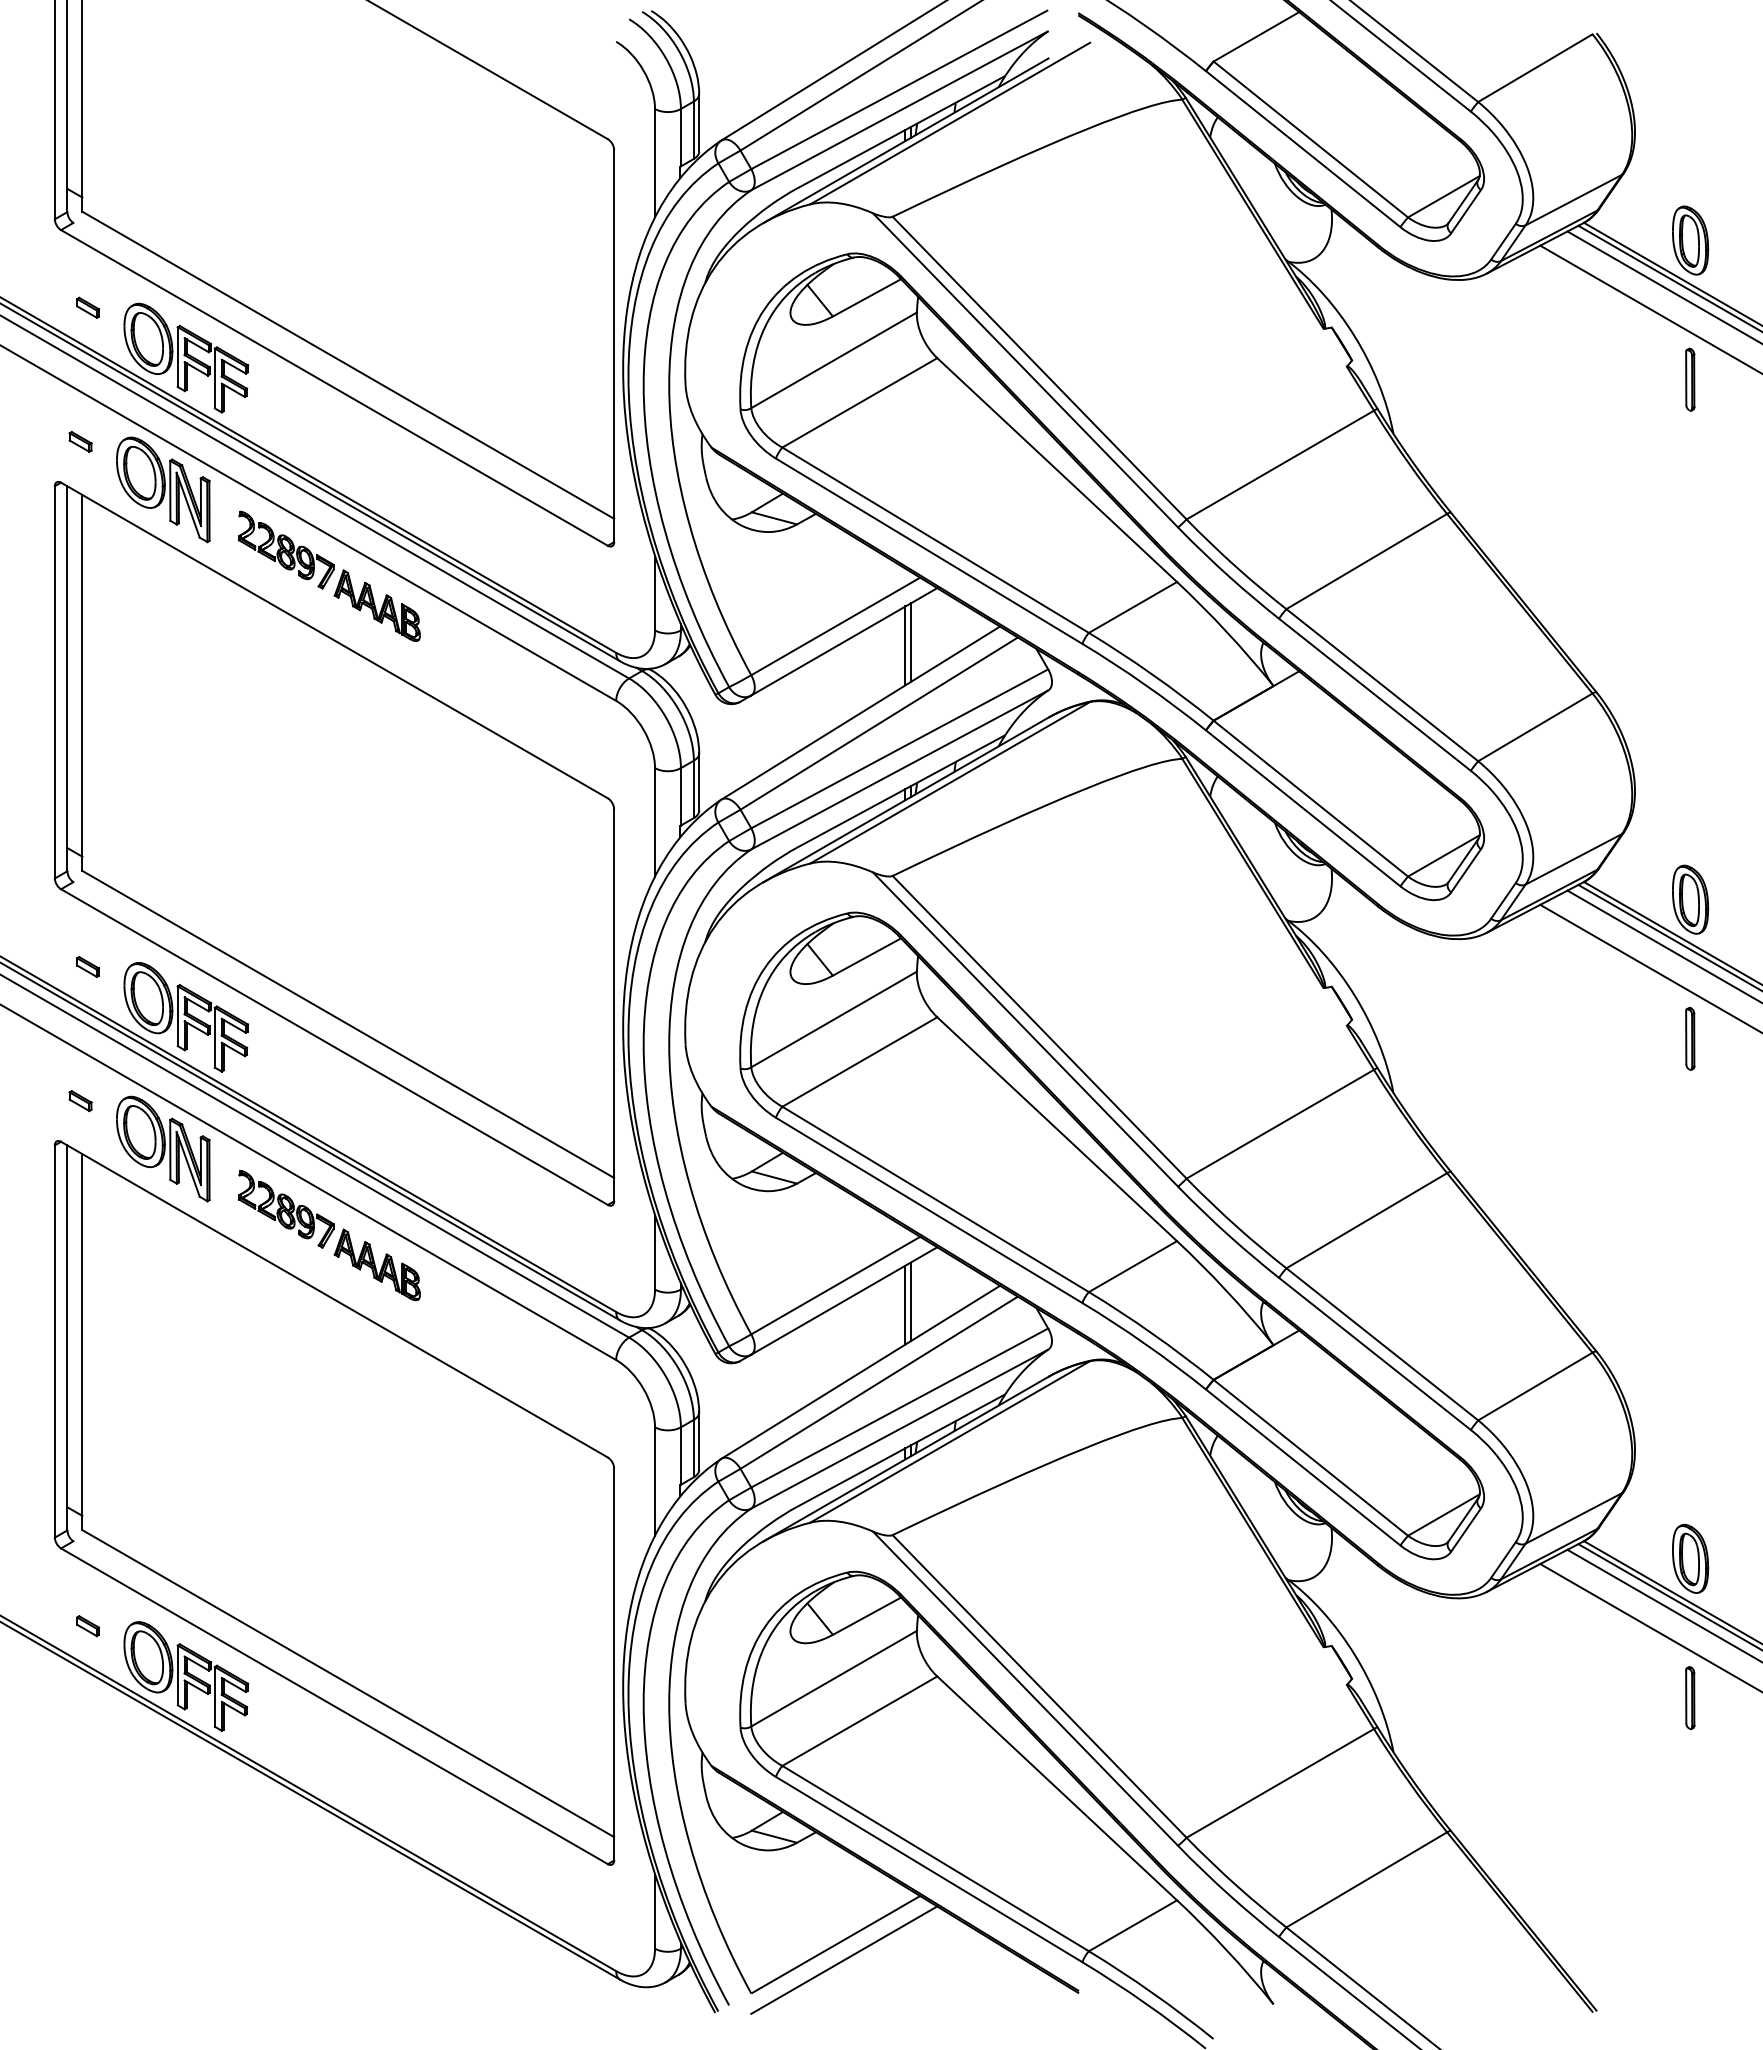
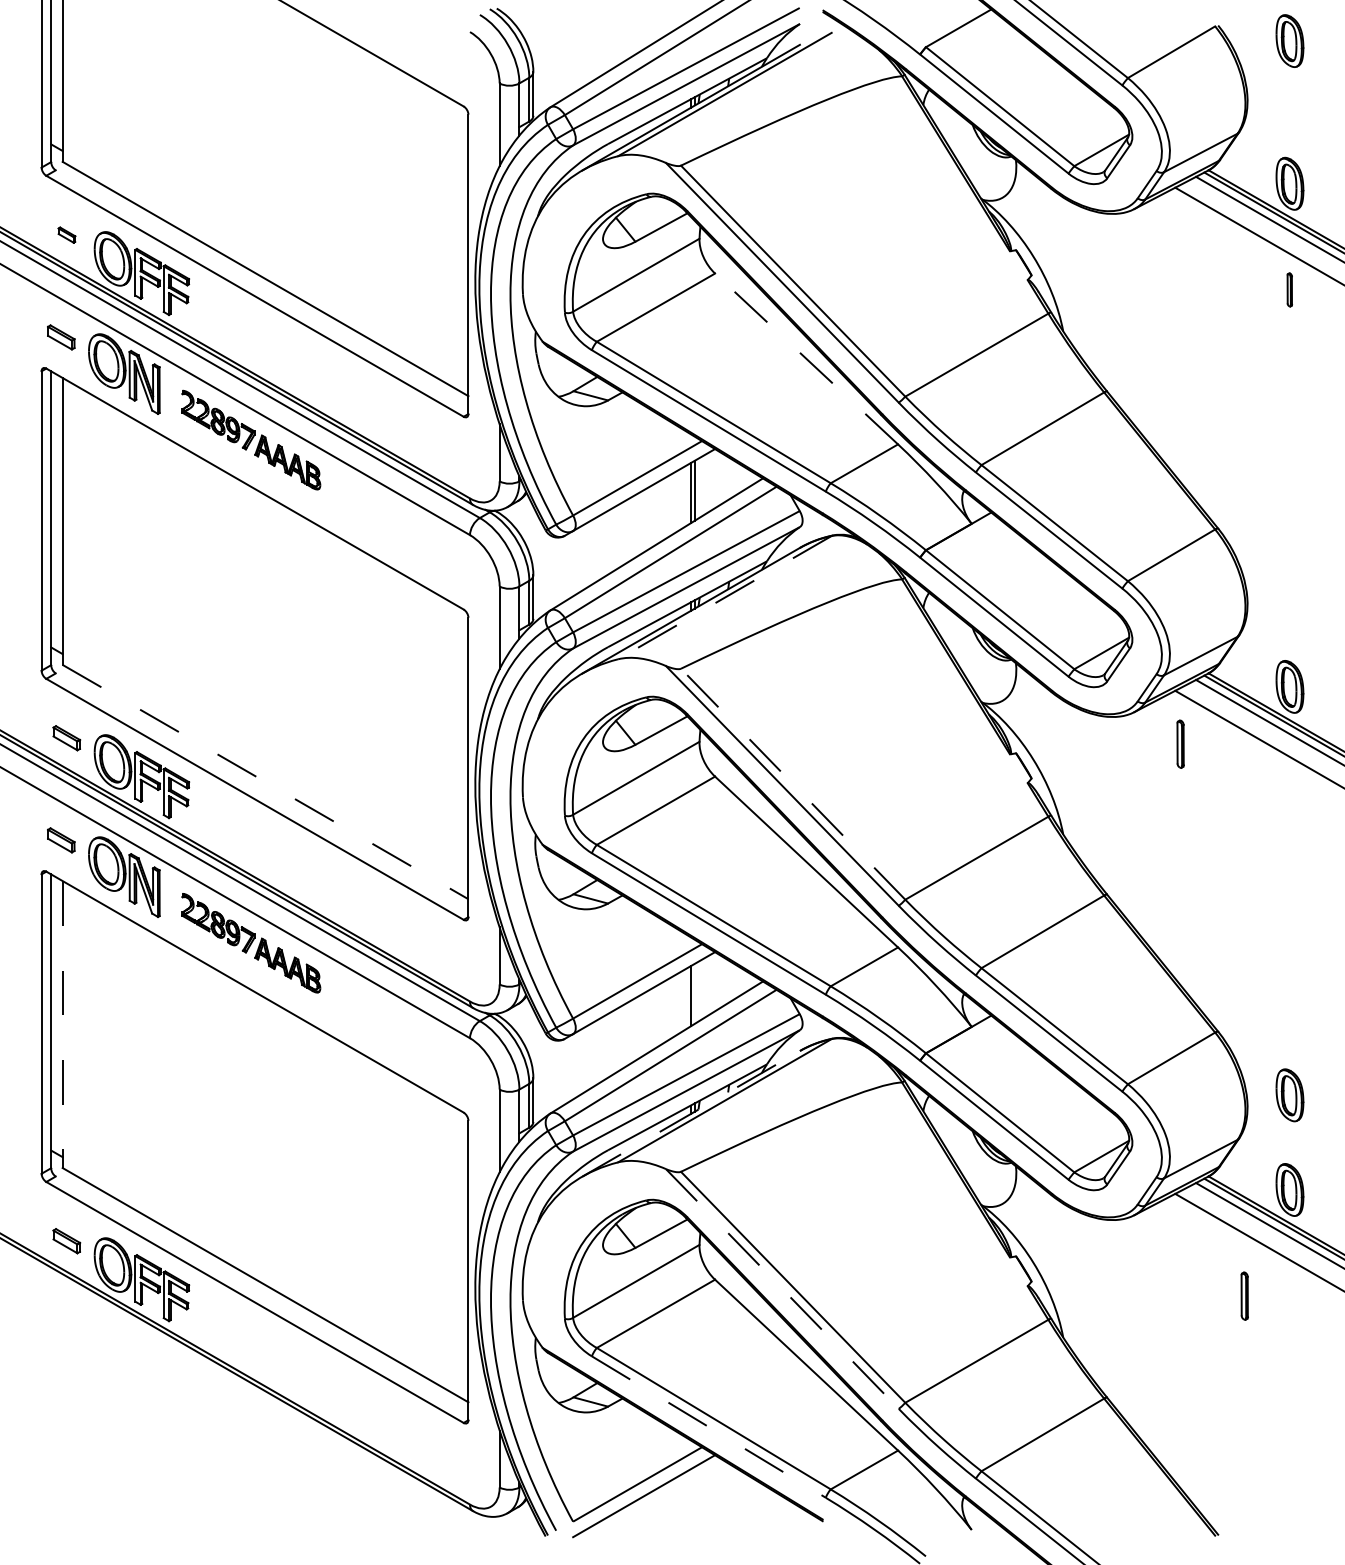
part: (1690, 53) -> (1289, 41), added
part: (1690, 379) -> (1289, 289), size x0.7
part: (80, 441) -> (61, 337), size x1.6
line: (1056, 469) -> (806, 358), solid -> dashed
line: (950, 782) -> (725, 597), solid -> dashed
part: (88, 966) -> (67, 737), size x1.6
line: (348, 1024) -> (265, 782), solid -> dashed
line: (1039, 1027) -> (793, 784), solid -> dashed
part: (1690, 1038) -> (1180, 743), moved
part: (80, 1101) -> (61, 840), size x1.6
line: (910, 1301) -> (694, 993), removed
line: (82, 1342) -> (62, 1024), solid -> dashed
part: (1690, 1434) -> (1289, 1095), added
line: (905, 1459) -> (690, 1114), solid -> dashed
part: (88, 1626) -> (67, 1241), size x1.6
line: (1025, 1688) -> (782, 1288), solid -> dashed
part: (1690, 1697) -> (1244, 1295), moved
line: (929, 1869) -> (709, 1427), solid -> dashed

